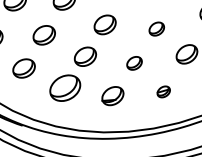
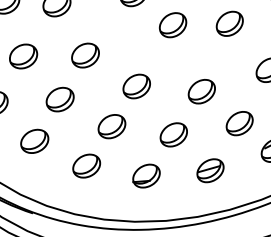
part: (156, 28) -> (201, 91), size x1.43
part: (134, 63) -> (173, 134), size x1.43
part: (65, 87) -> (86, 165), size x0.71
part: (163, 91) -> (210, 170), size x1.67

